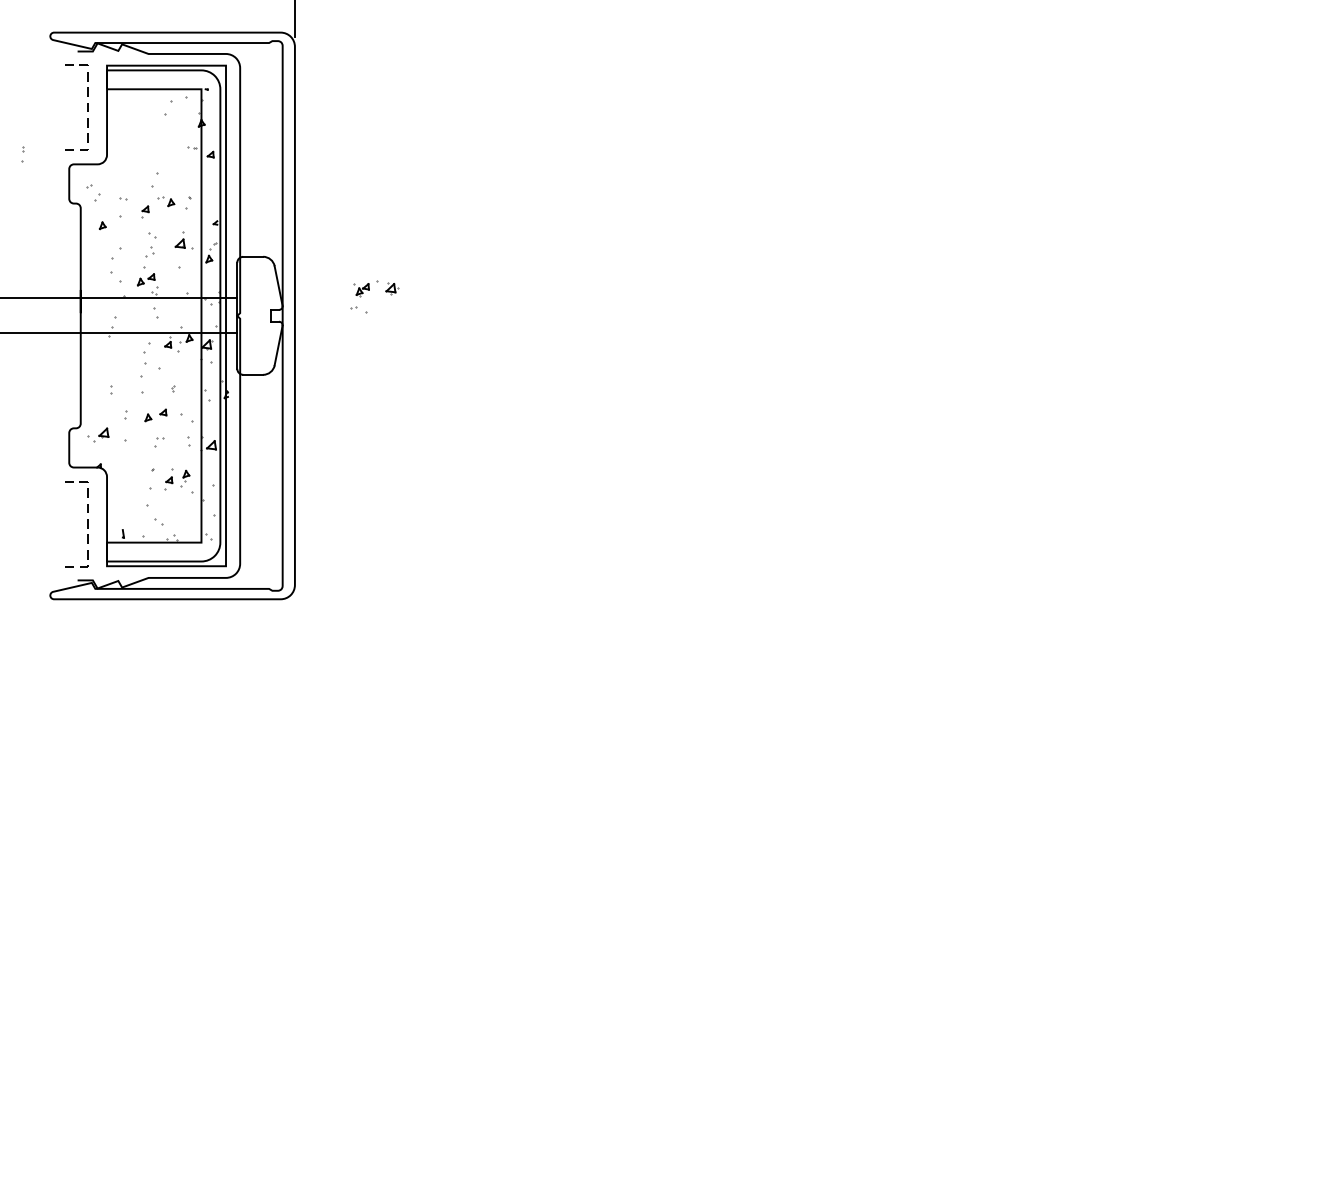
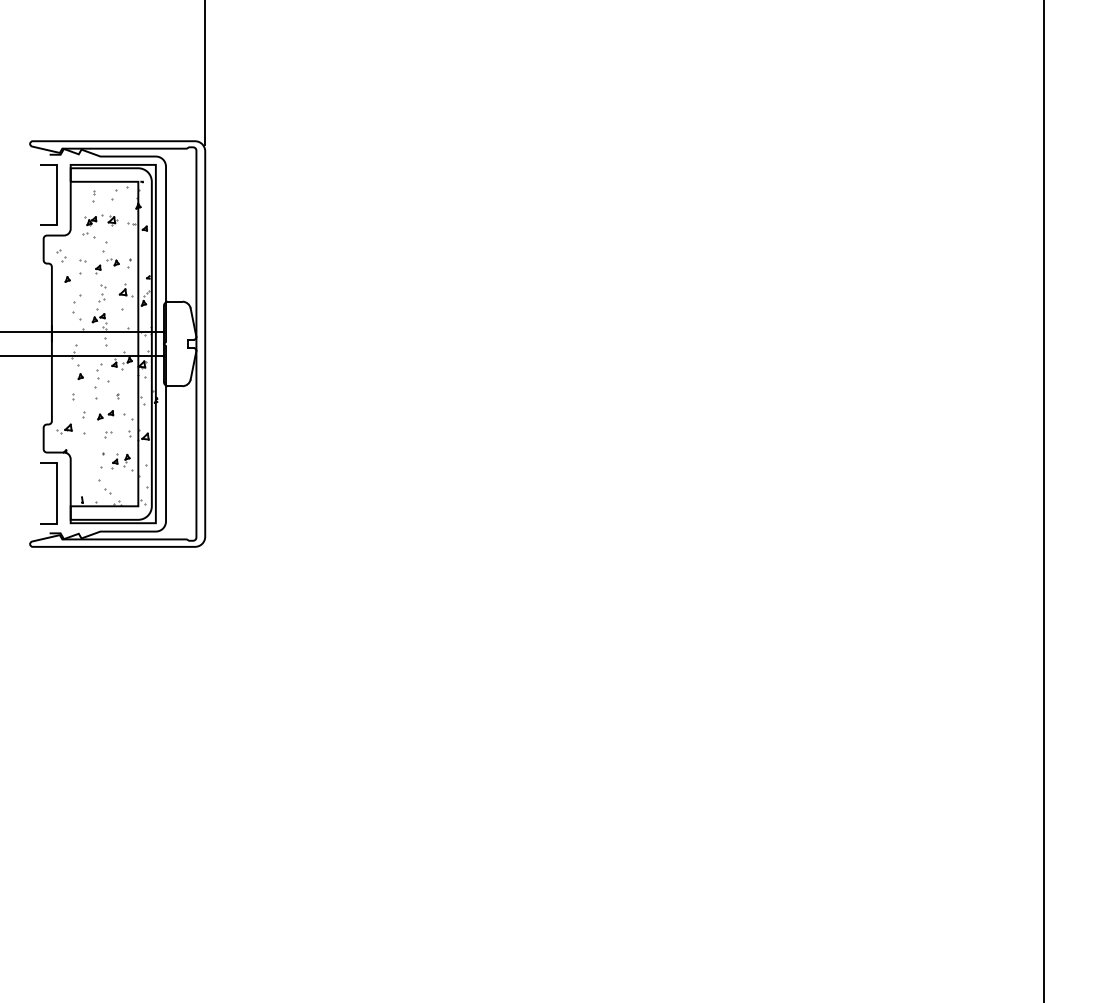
line: (88, 107) -> (57, 194), dashed -> solid
part: (22, 154) -> (93, 196), moved
part: (374, 297) -> (100, 226), moved
part: (120, 354) -> (80, 371), added
line: (88, 523) -> (57, 492), dashed -> solid

